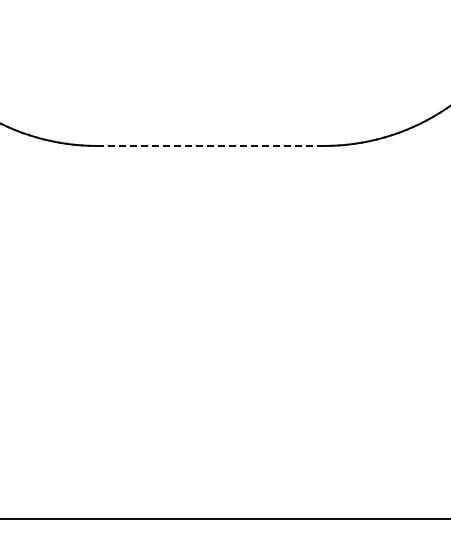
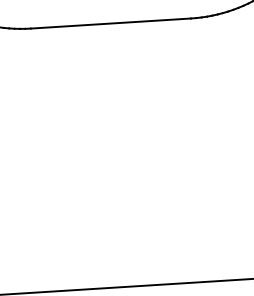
line: (211, 145) -> (111, 23), dashed -> solid

